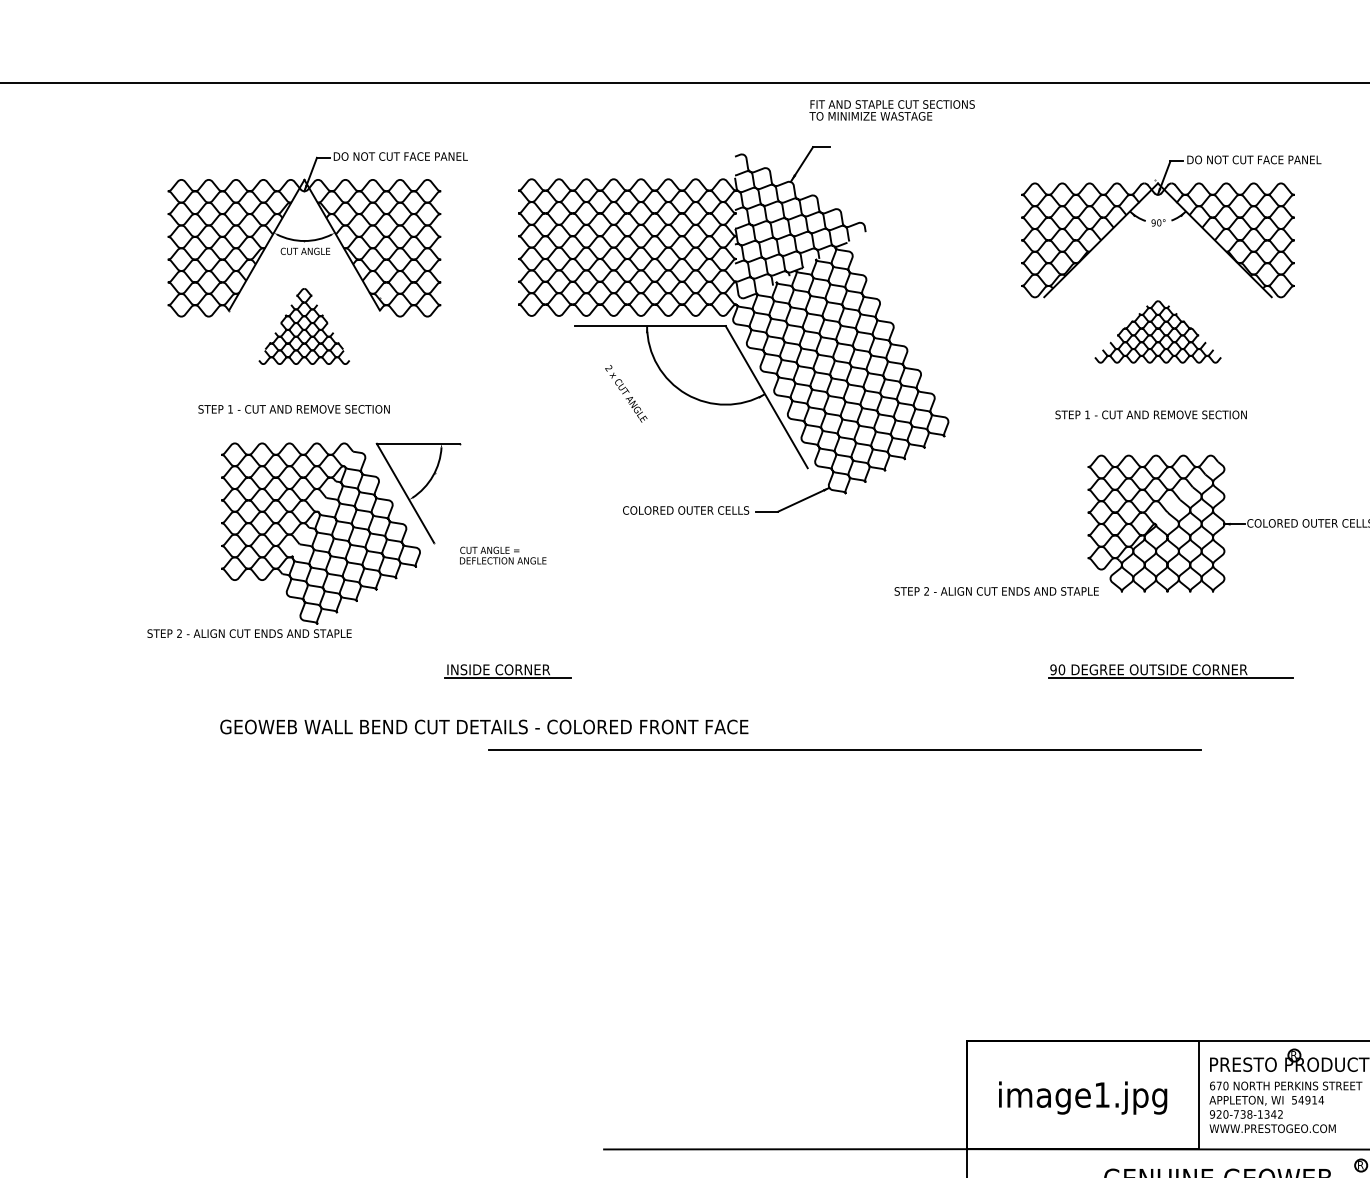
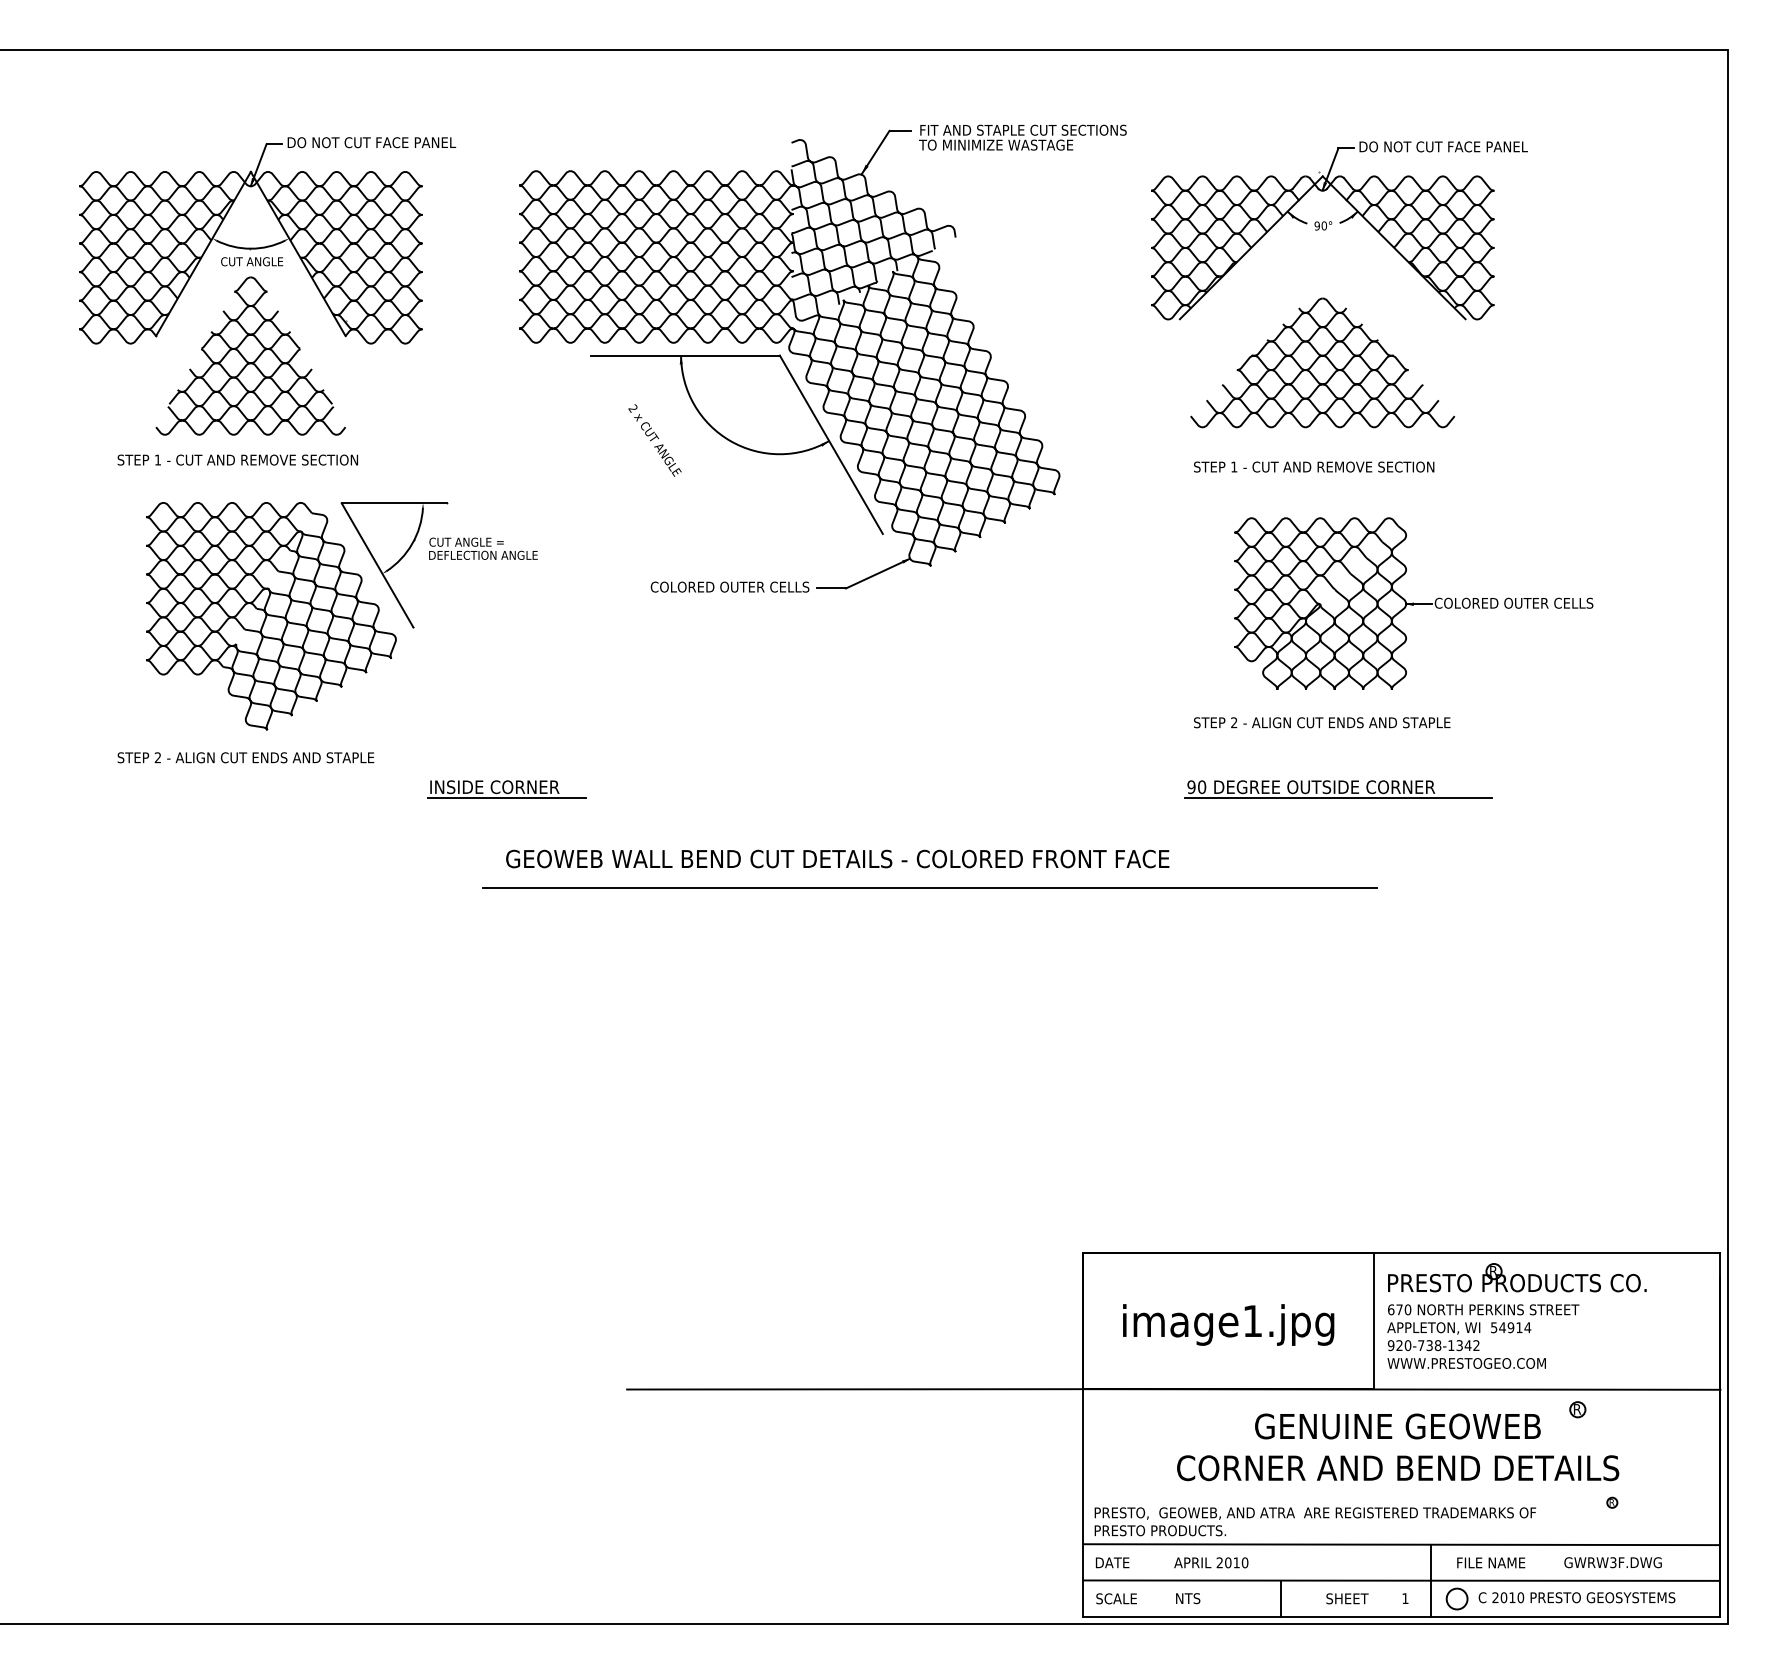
text: (891, 110) -> (1022, 137), moved
part: (304, 326) -> (250, 355), size x1.67
part: (1157, 331) -> (1322, 362), size x1.67
text: (503, 555) -> (483, 548), moved
text: (996, 591) -> (1322, 722), moved
text: (249, 633) -> (245, 757), moved
text: (484, 726) -> (837, 858), moved

